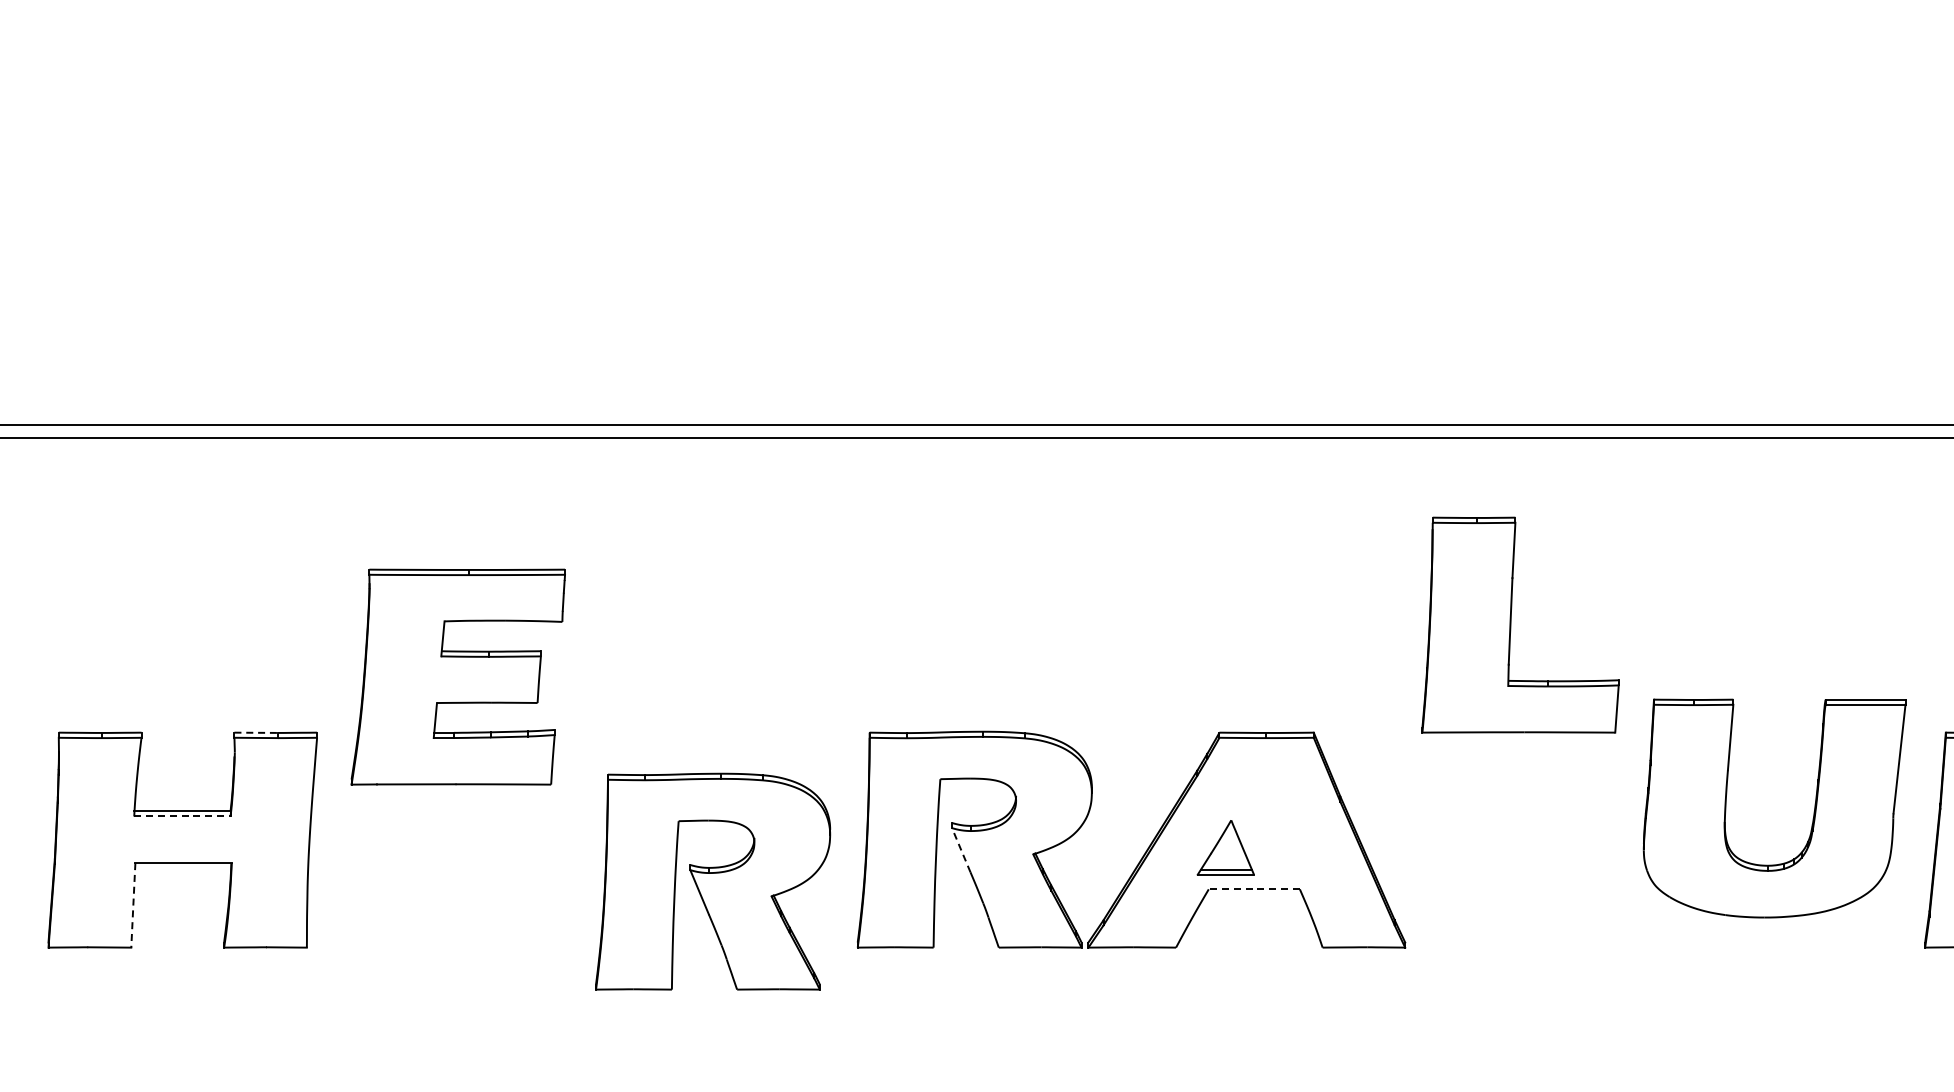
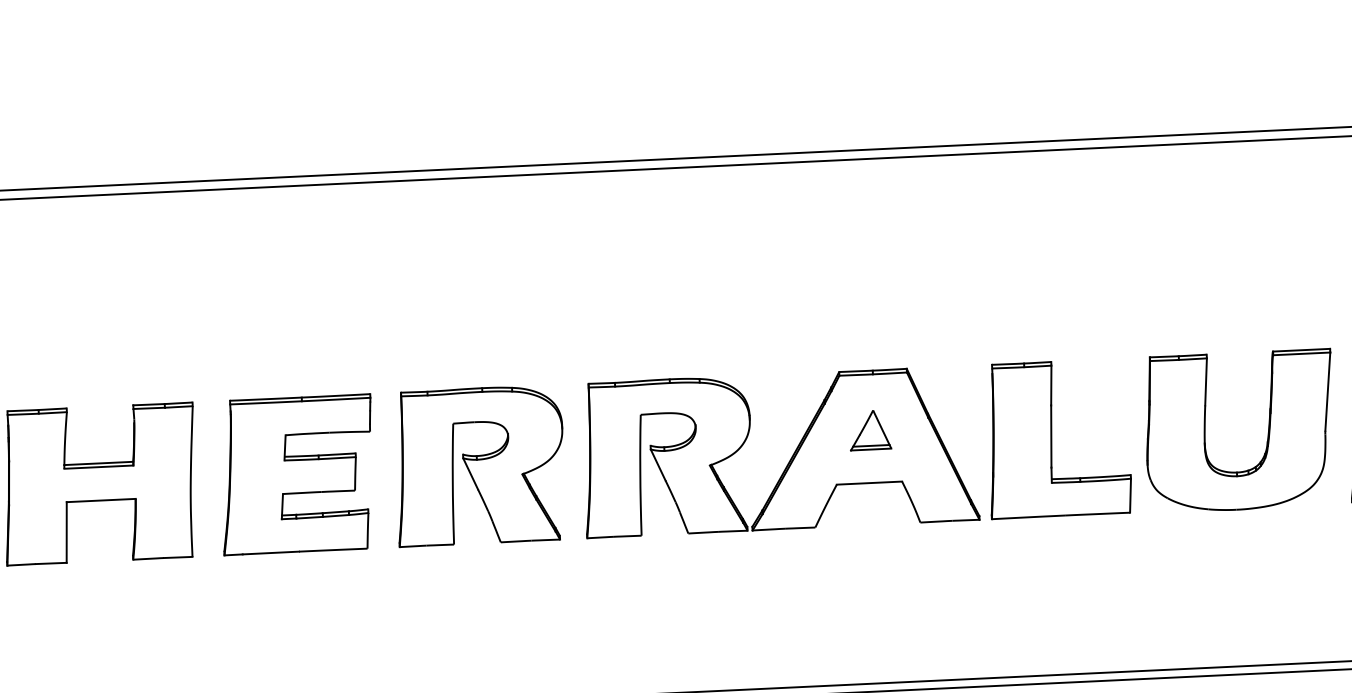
part: (1511, 624) -> (1052, 438), moved
part: (457, 676) -> (296, 474), moved
line: (256, 732) -> (149, 404), dashed -> solid
part: (1813, 811) -> (1267, 432), moved
line: (182, 816) -> (98, 467), dashed -> solid
part: (1225, 847) -> (869, 430), moved
line: (961, 850) -> (658, 465), dashed -> solid
part: (713, 881) -> (480, 465), moved
line: (1254, 889) -> (869, 483), dashed -> solid
line: (133, 905) -> (66, 532), dashed -> solid

